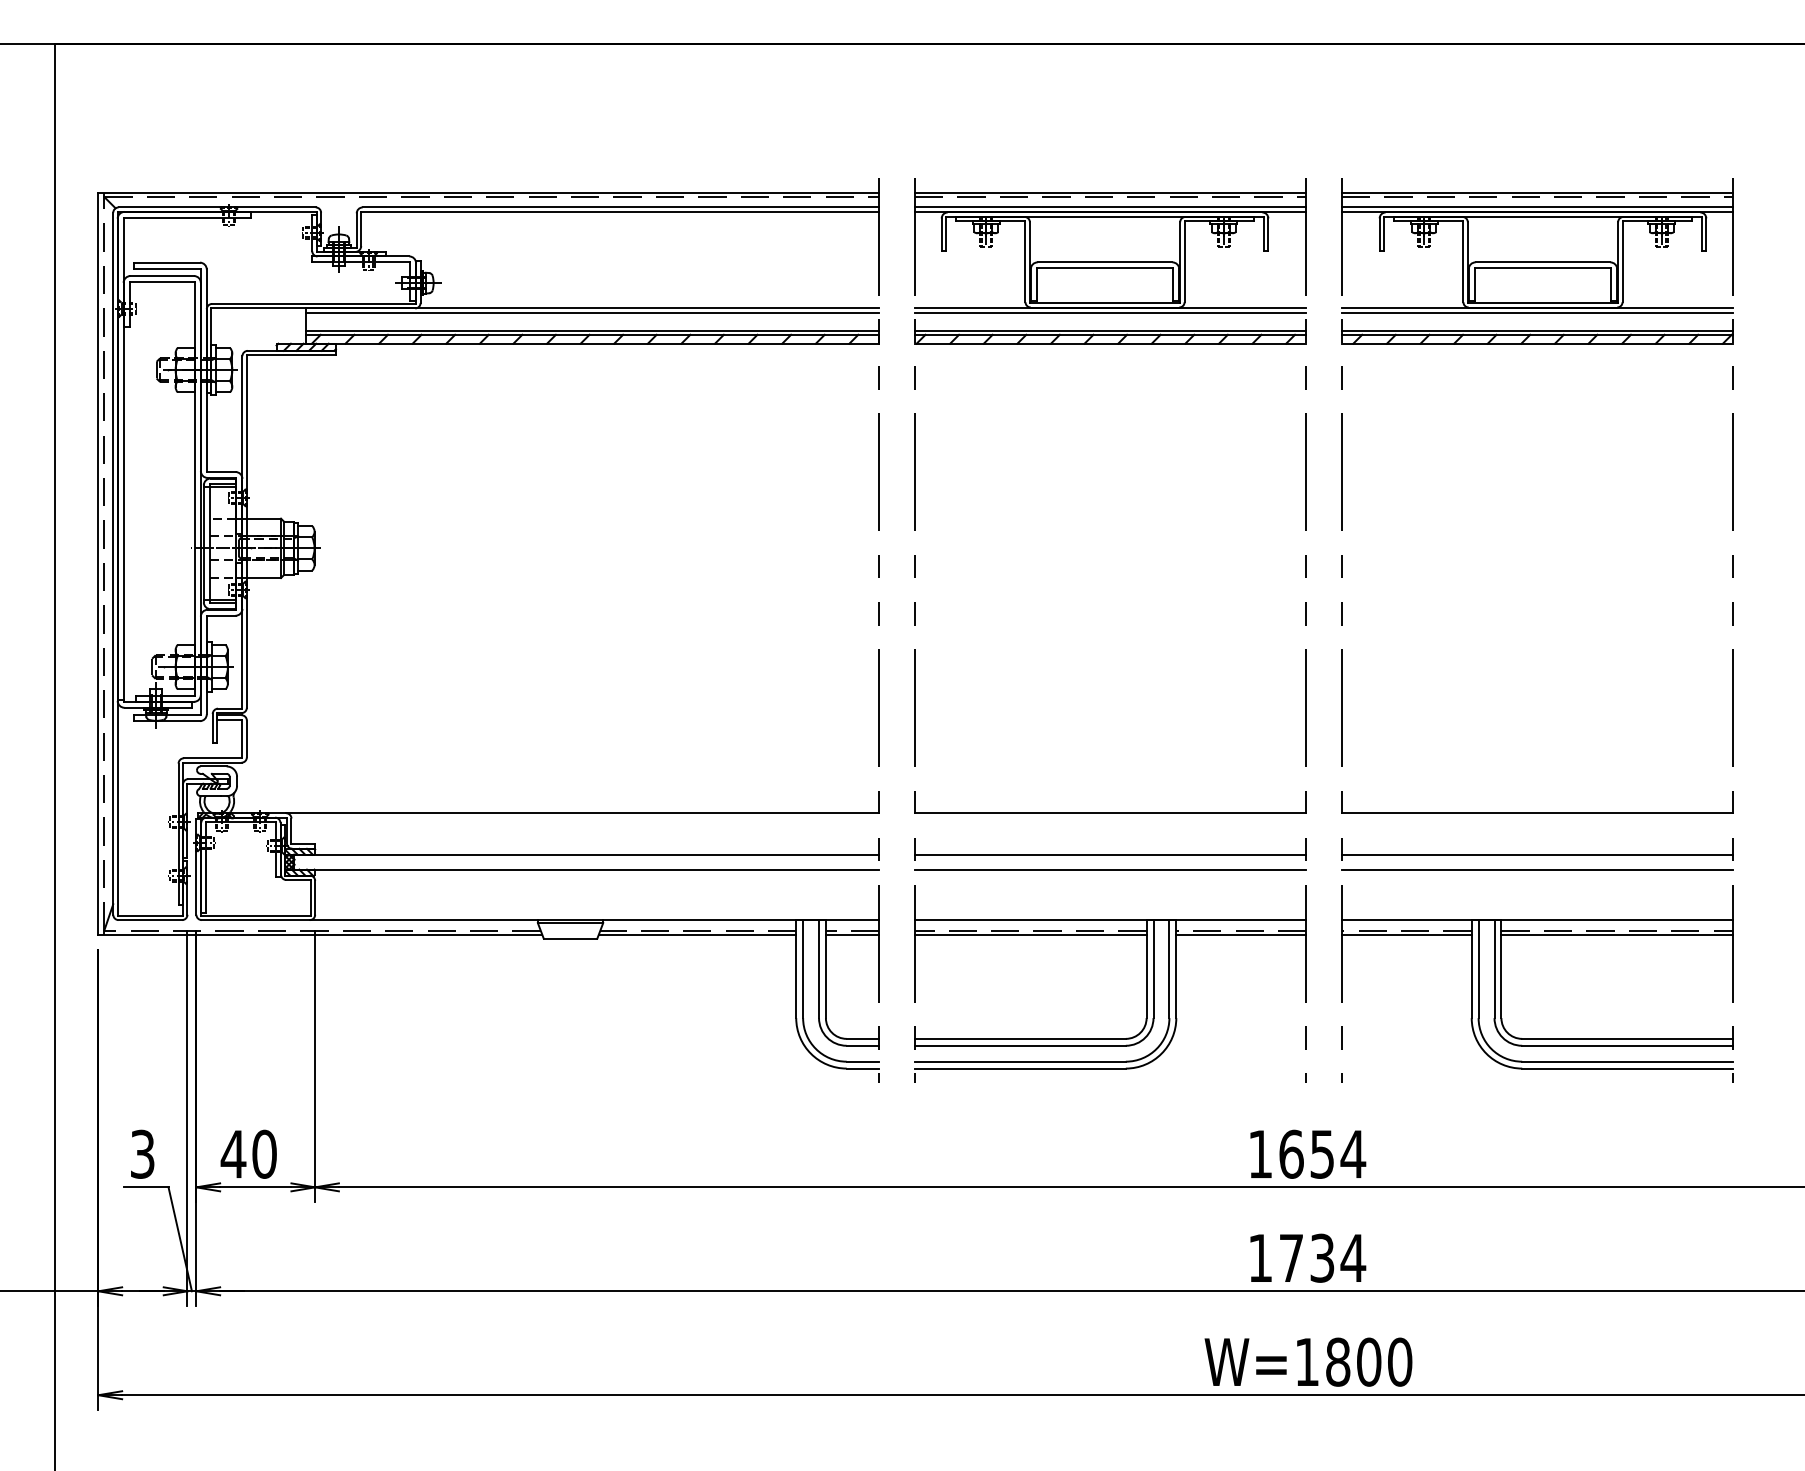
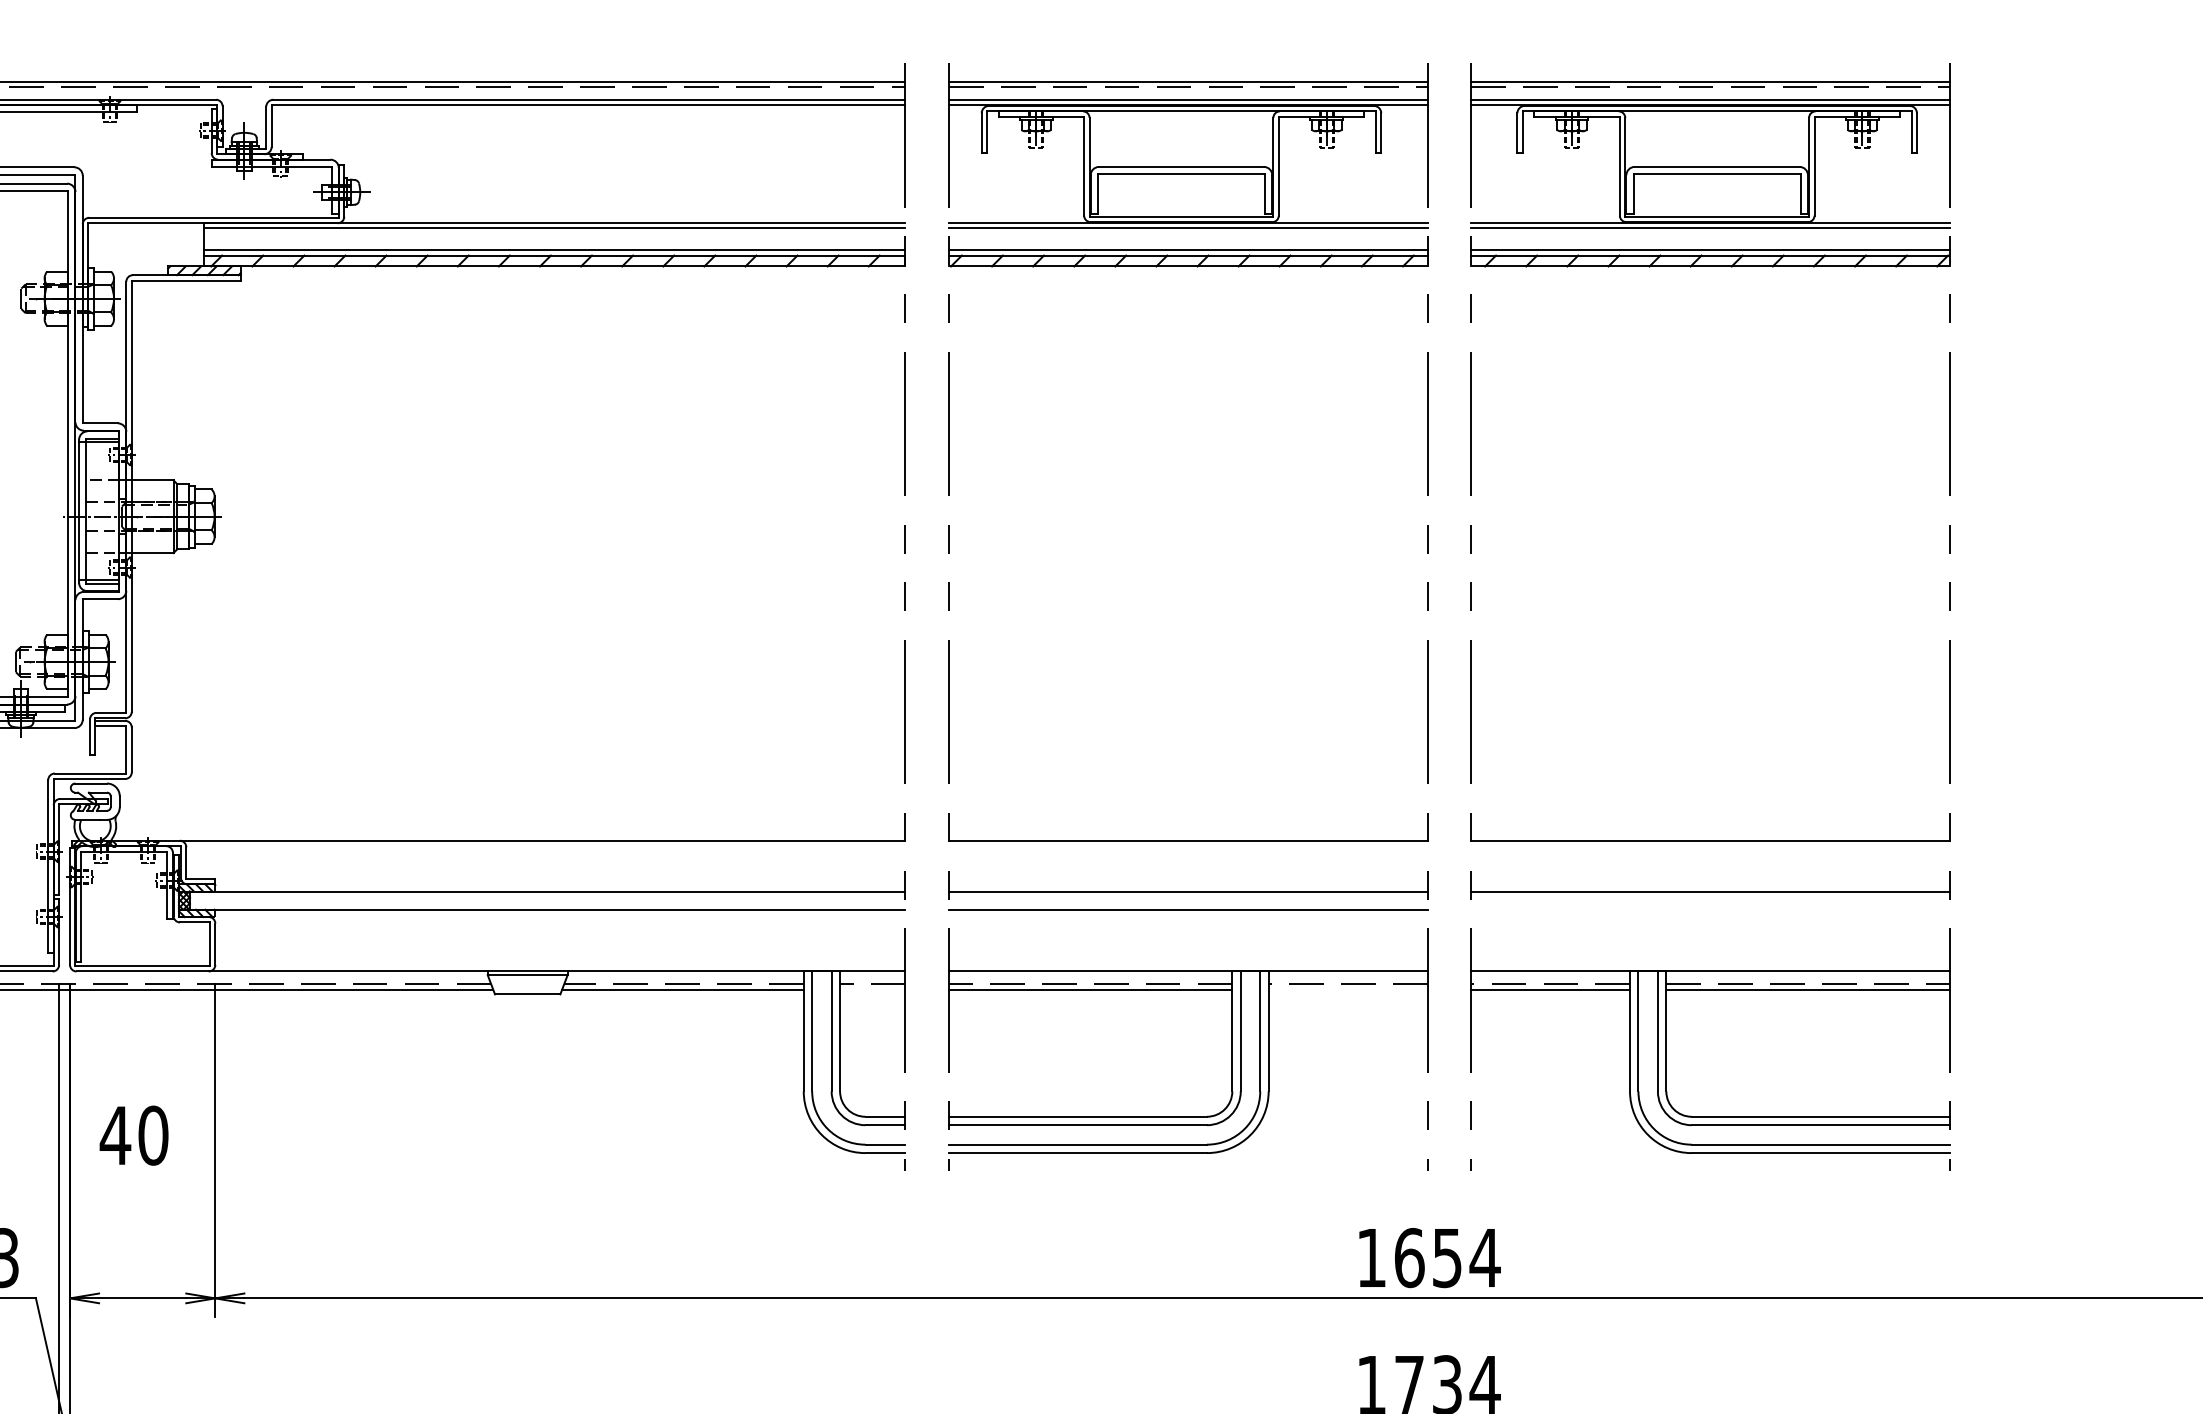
line: (1537, 869) -> (1710, 909), removed
line: (852, 934) -> (872, 989), removed
line: (1241, 934) -> (1348, 989), removed
text: (248, 1153) -> (133, 1134), moved

